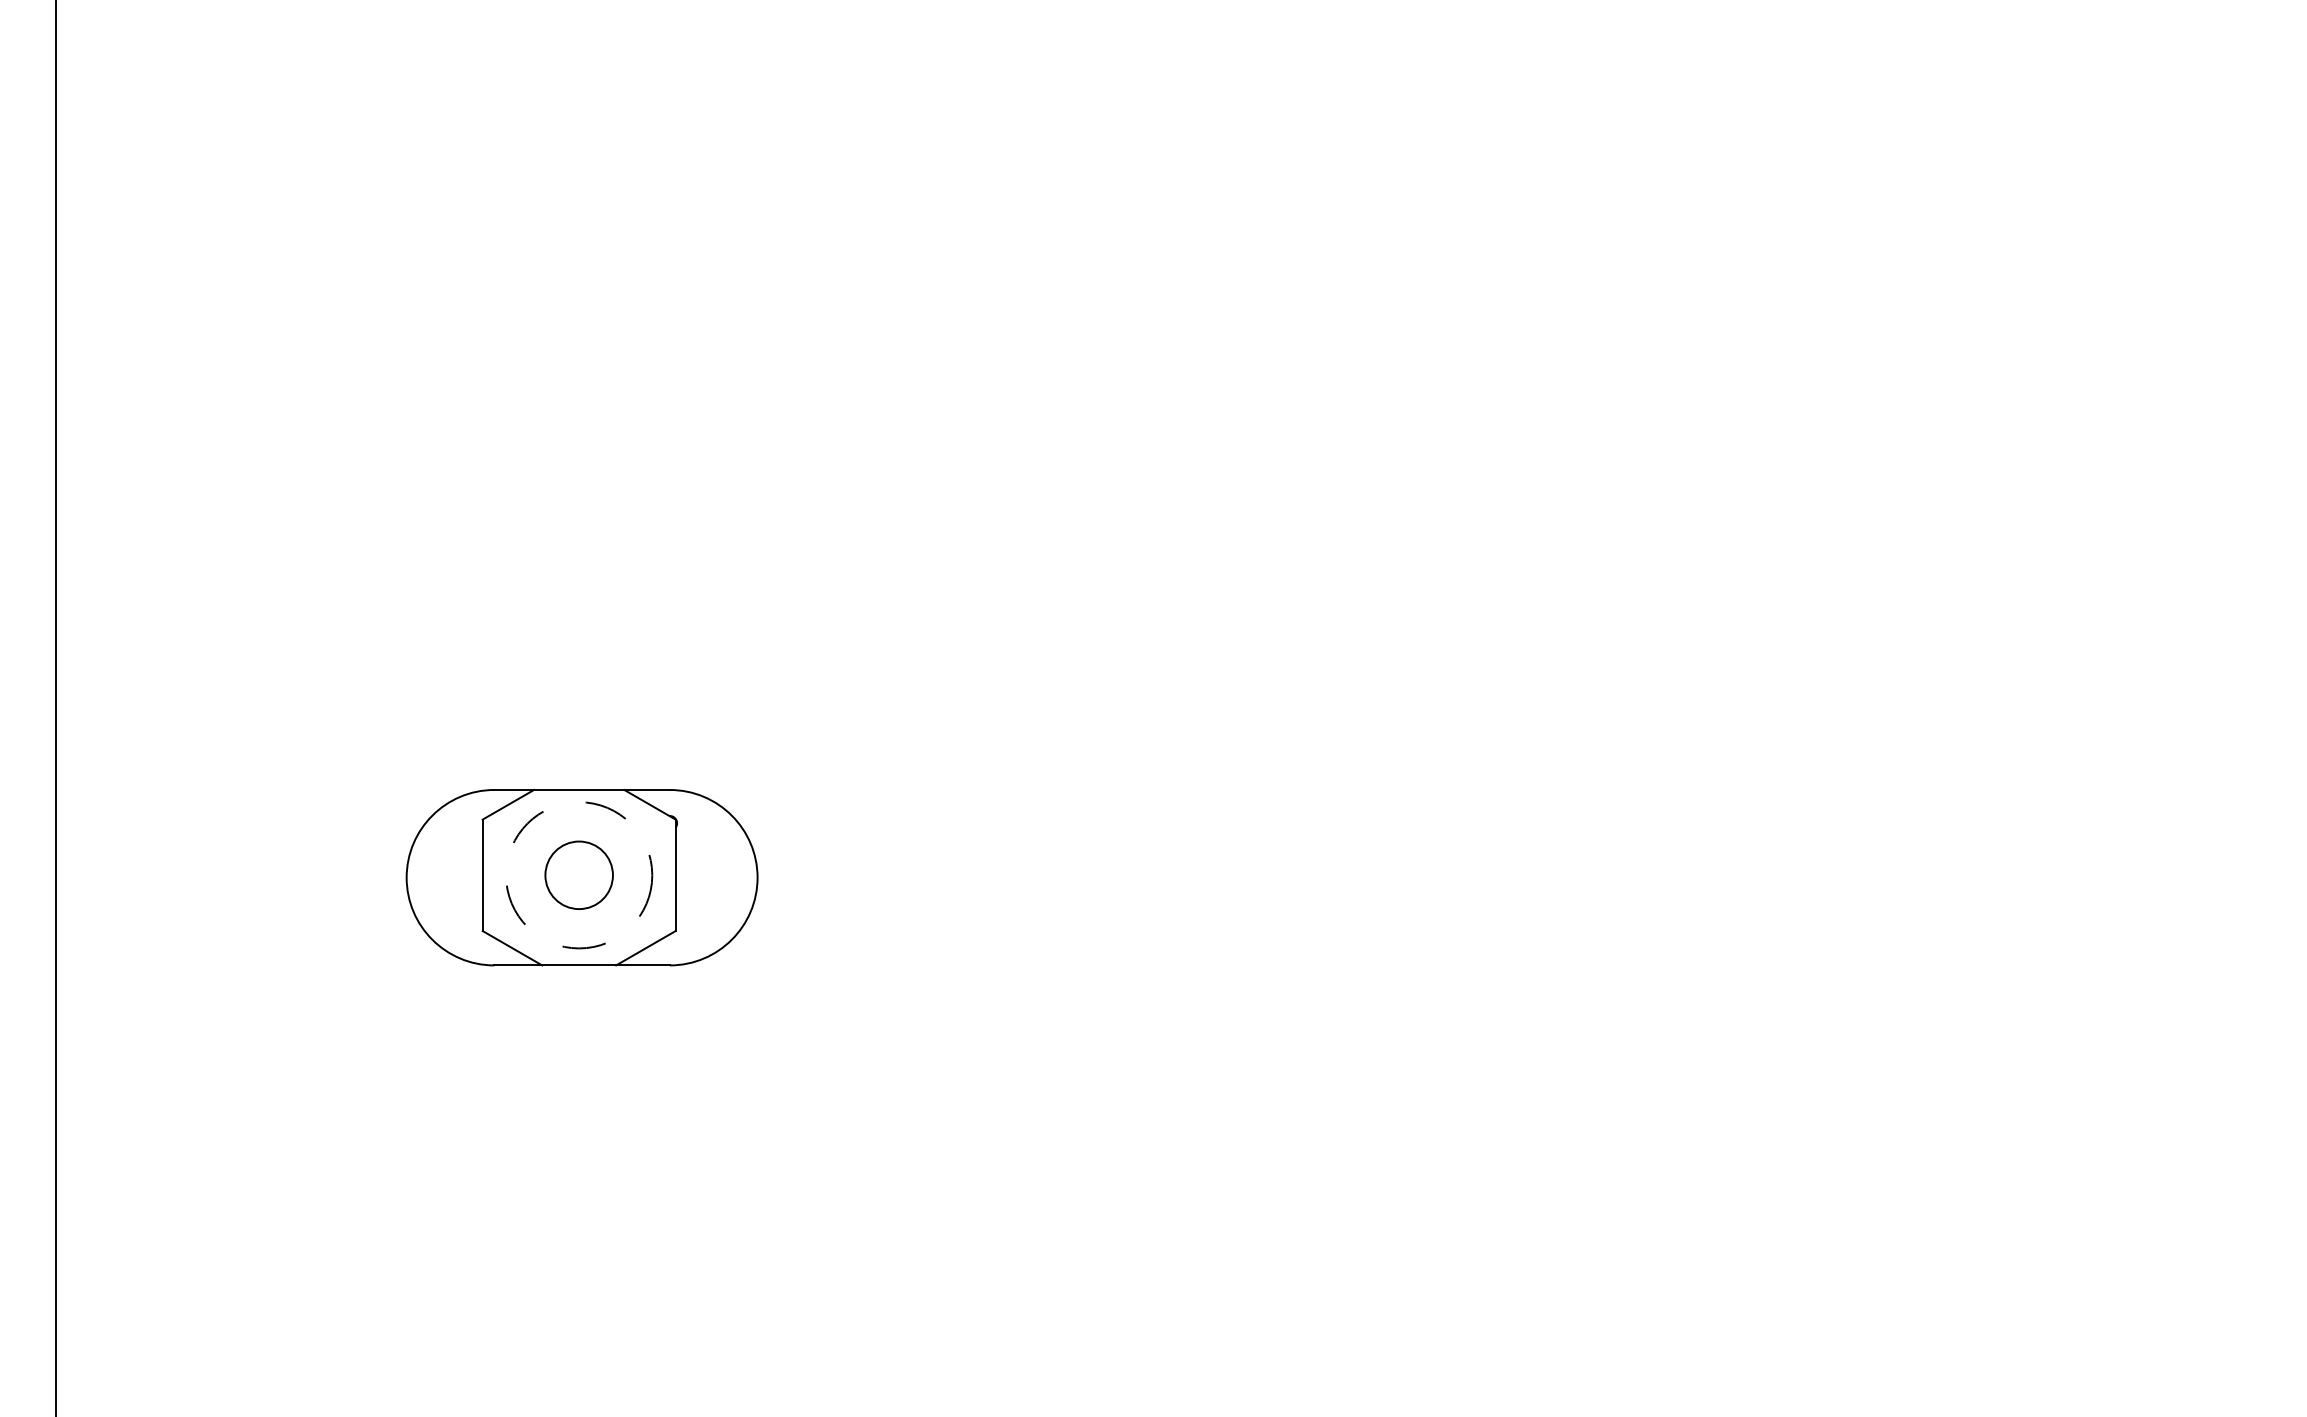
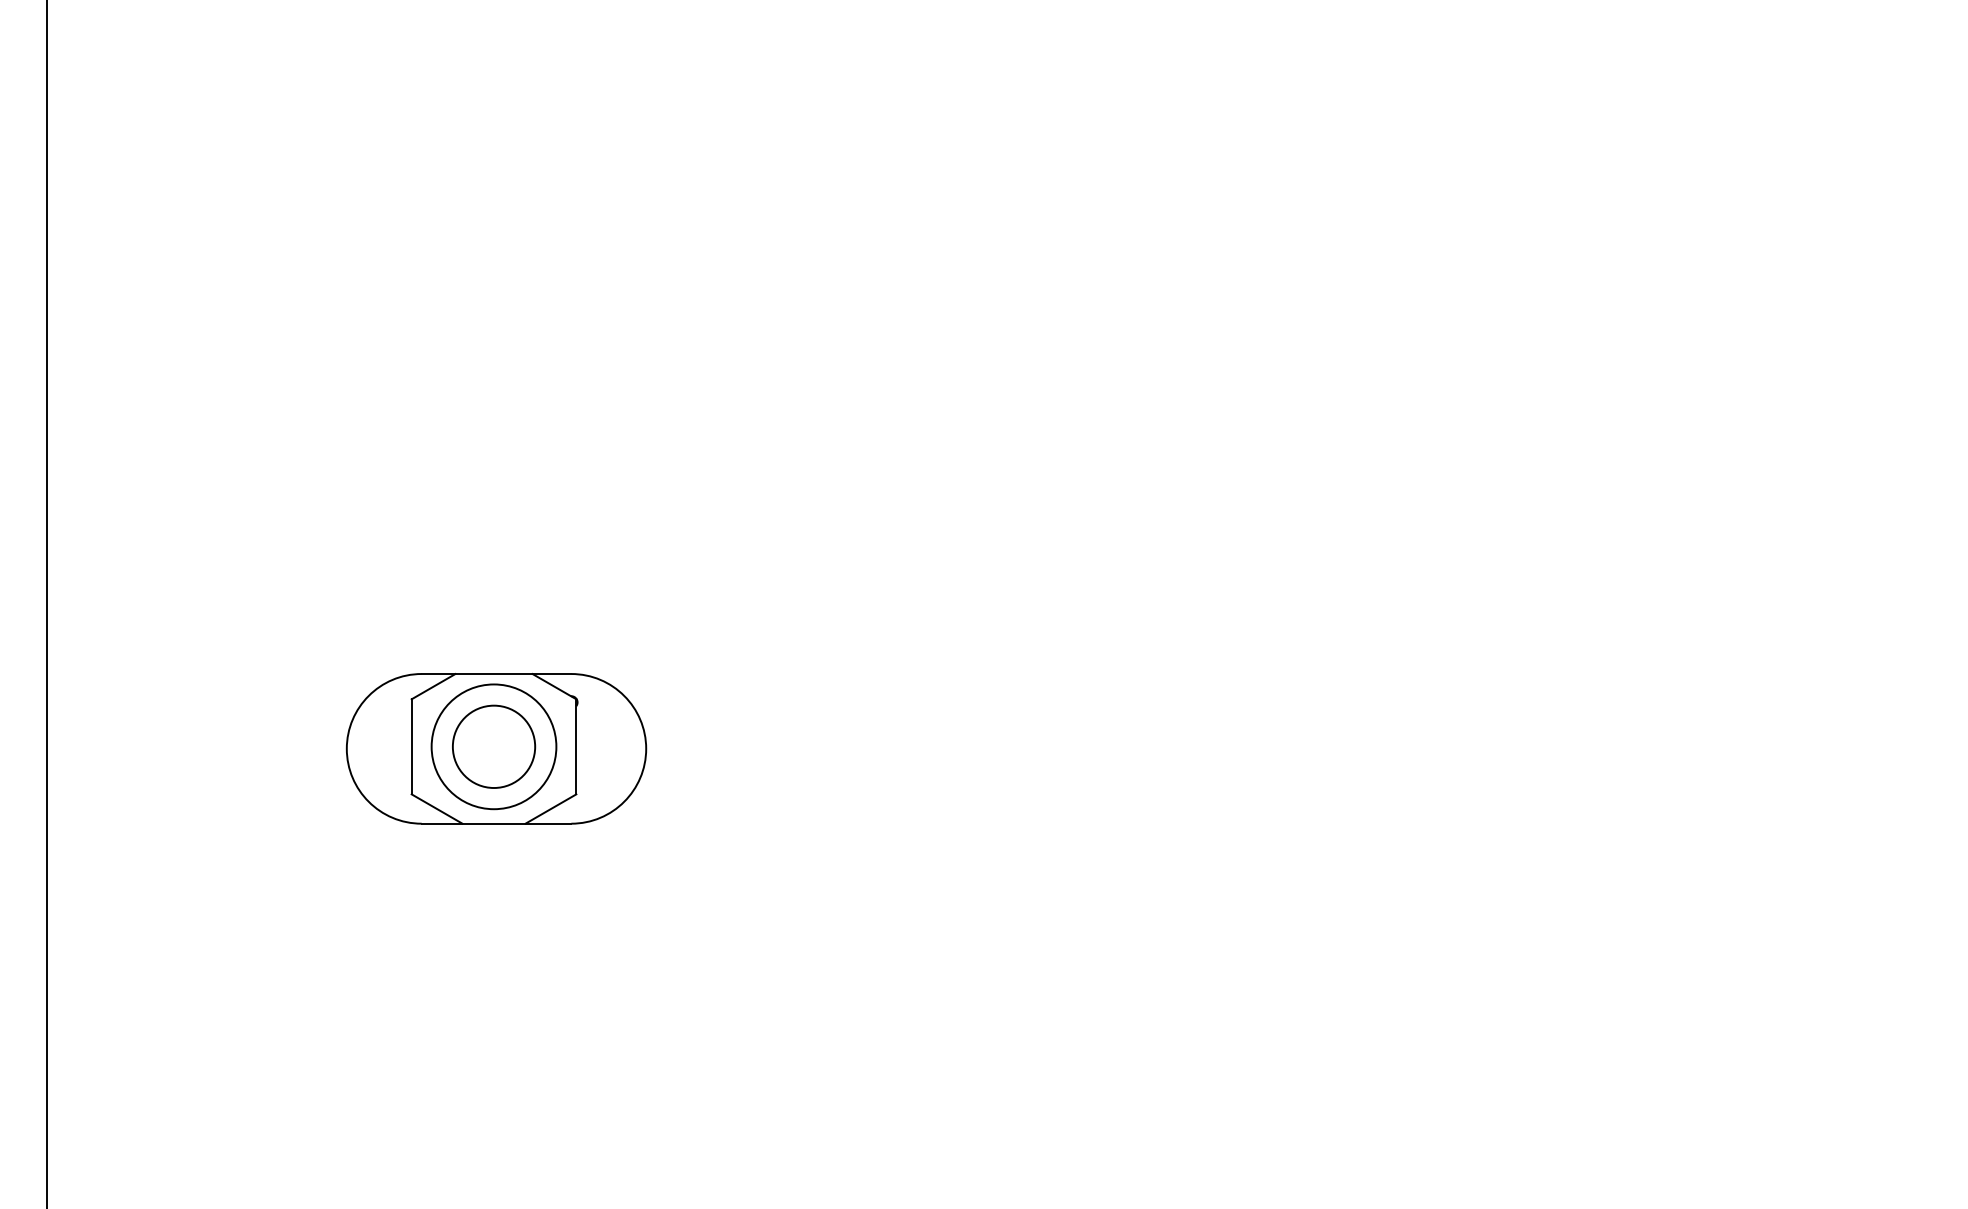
circle: (578, 874) -> (493, 746), dashed -> solid
circle: (578, 874) -> (493, 746), size x1.43

